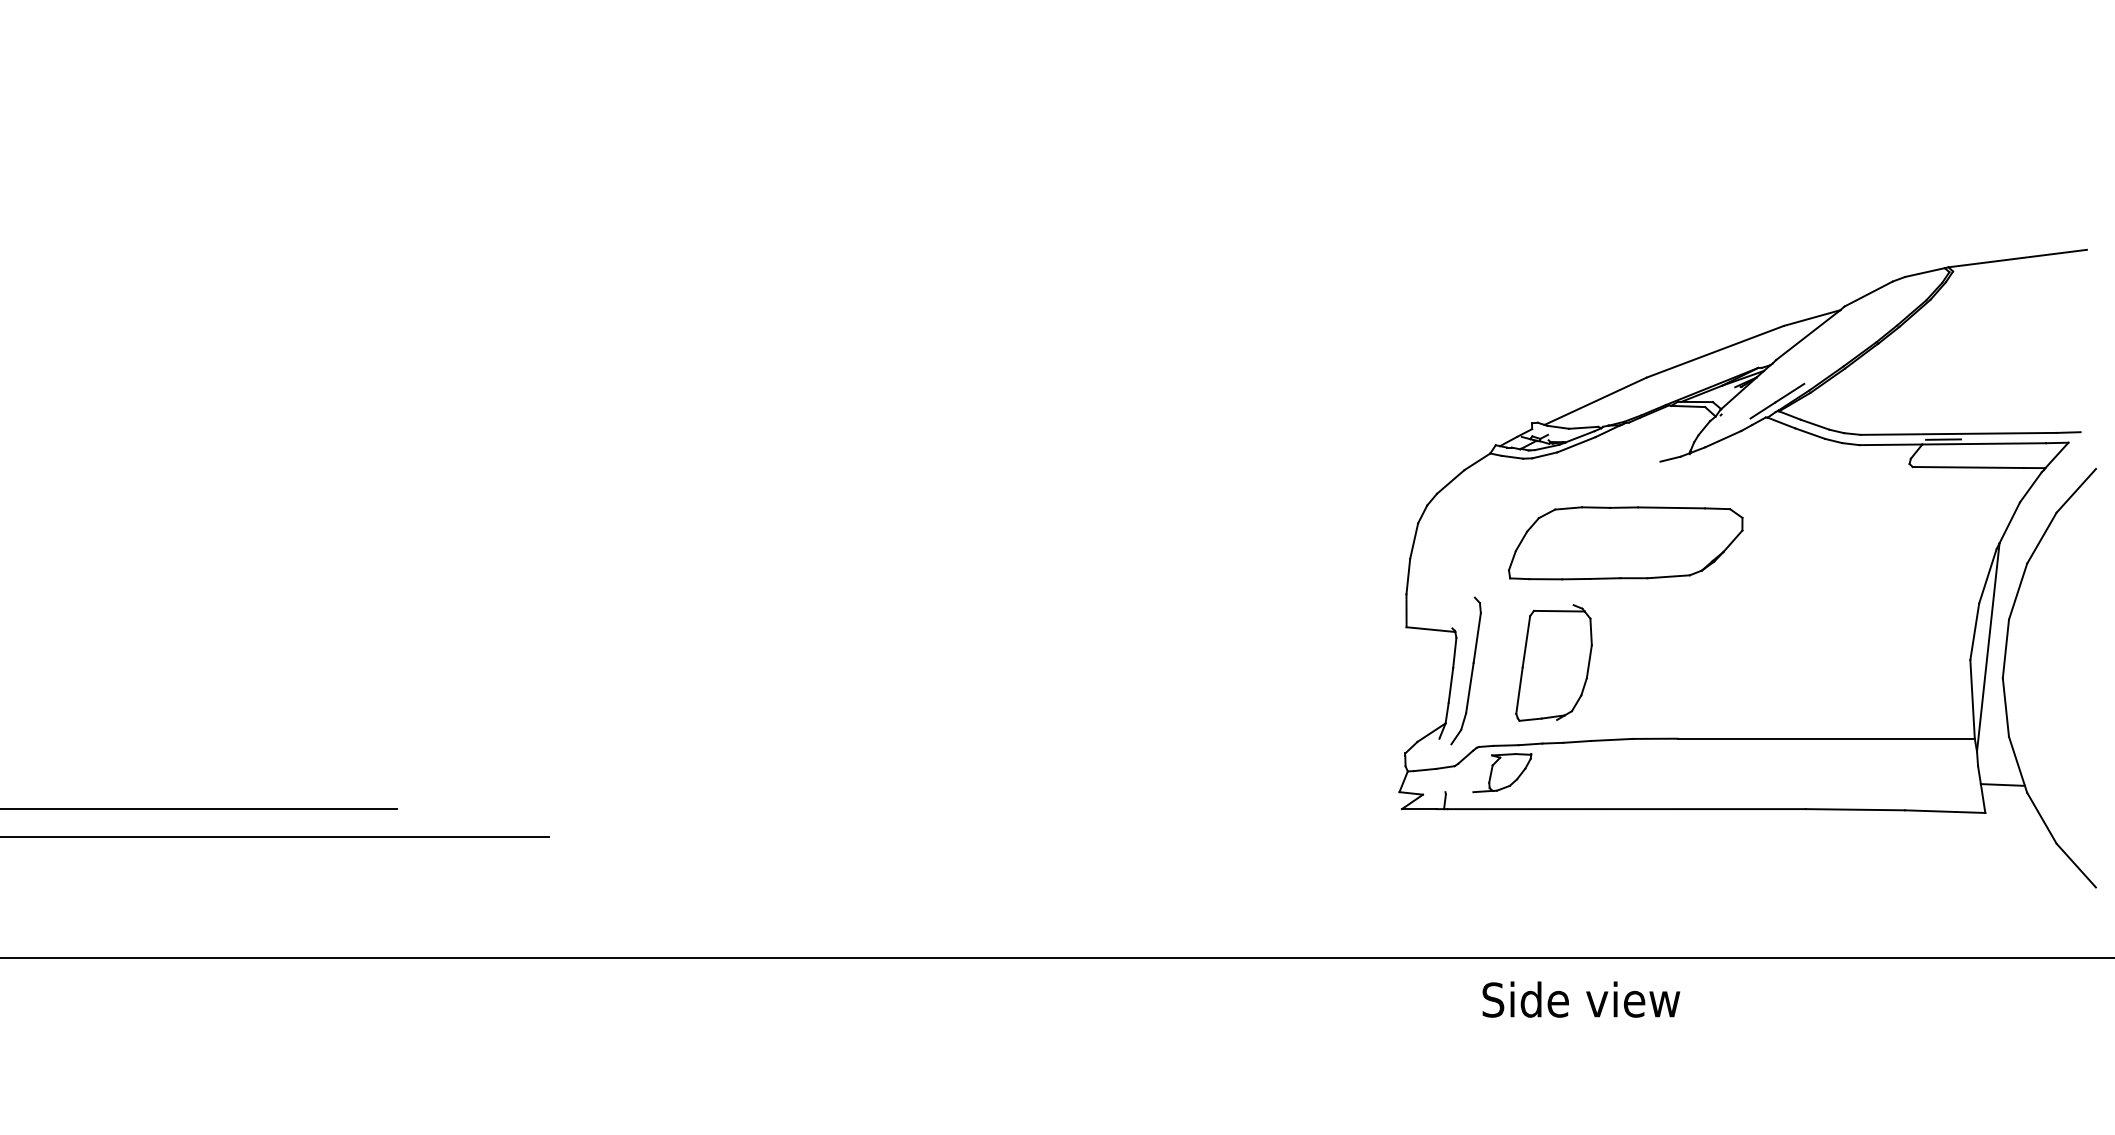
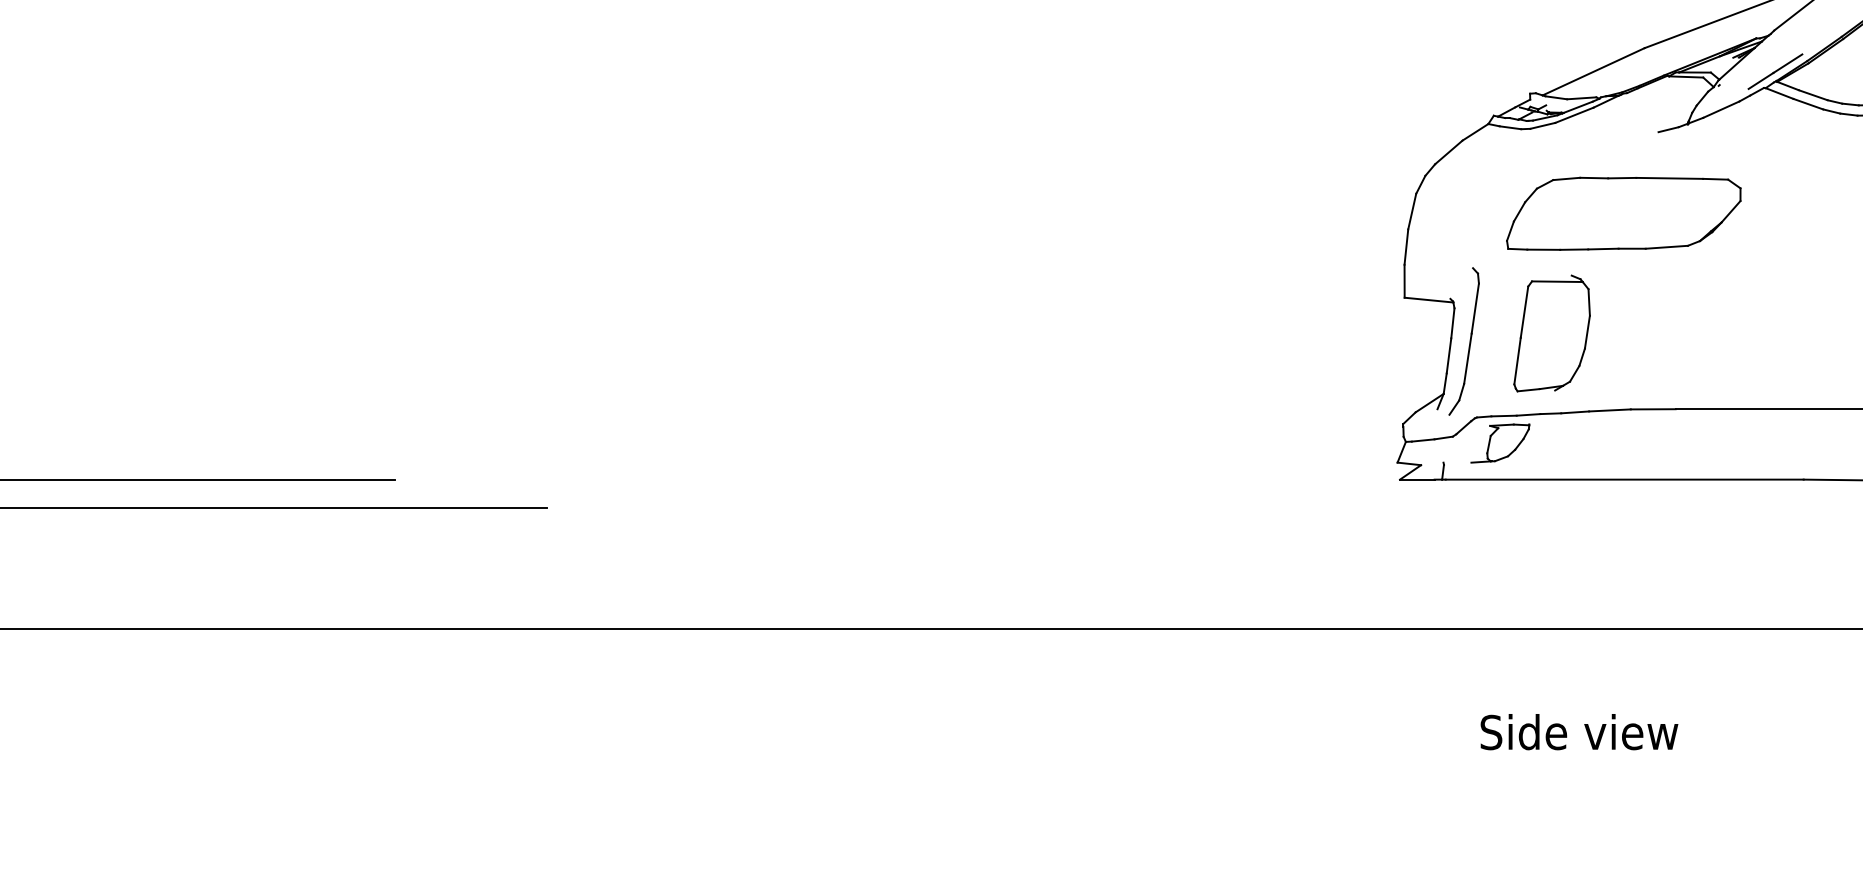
text: (1581, 999) -> (1579, 732), moved

